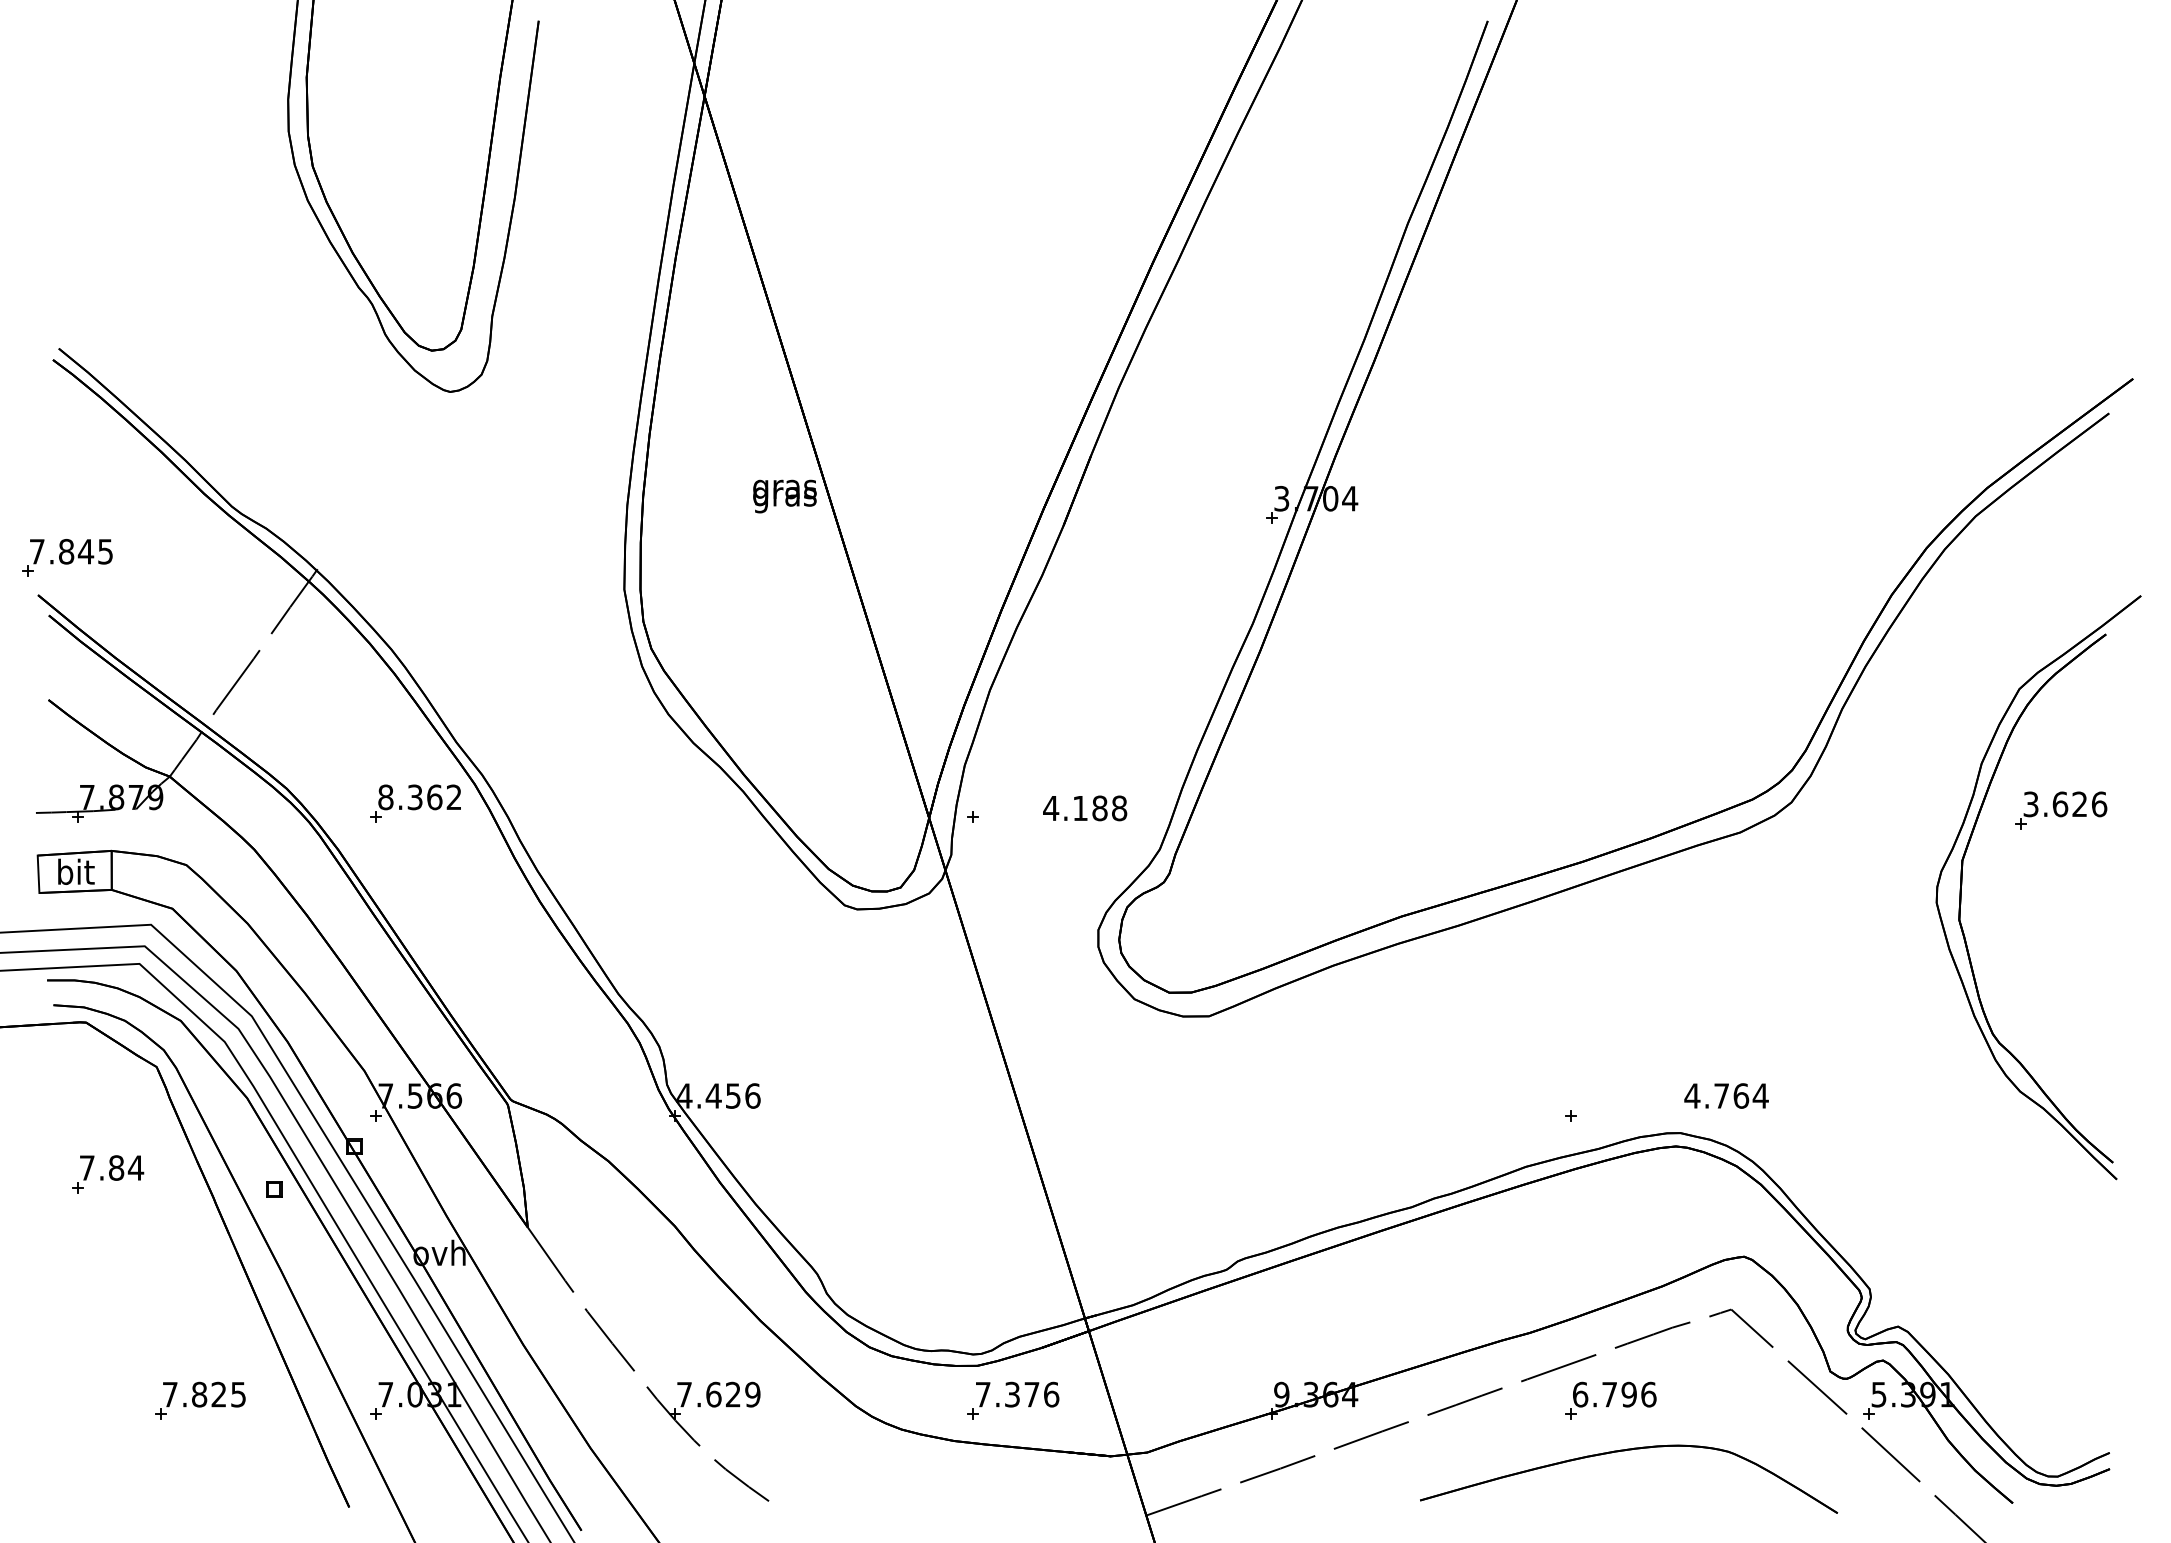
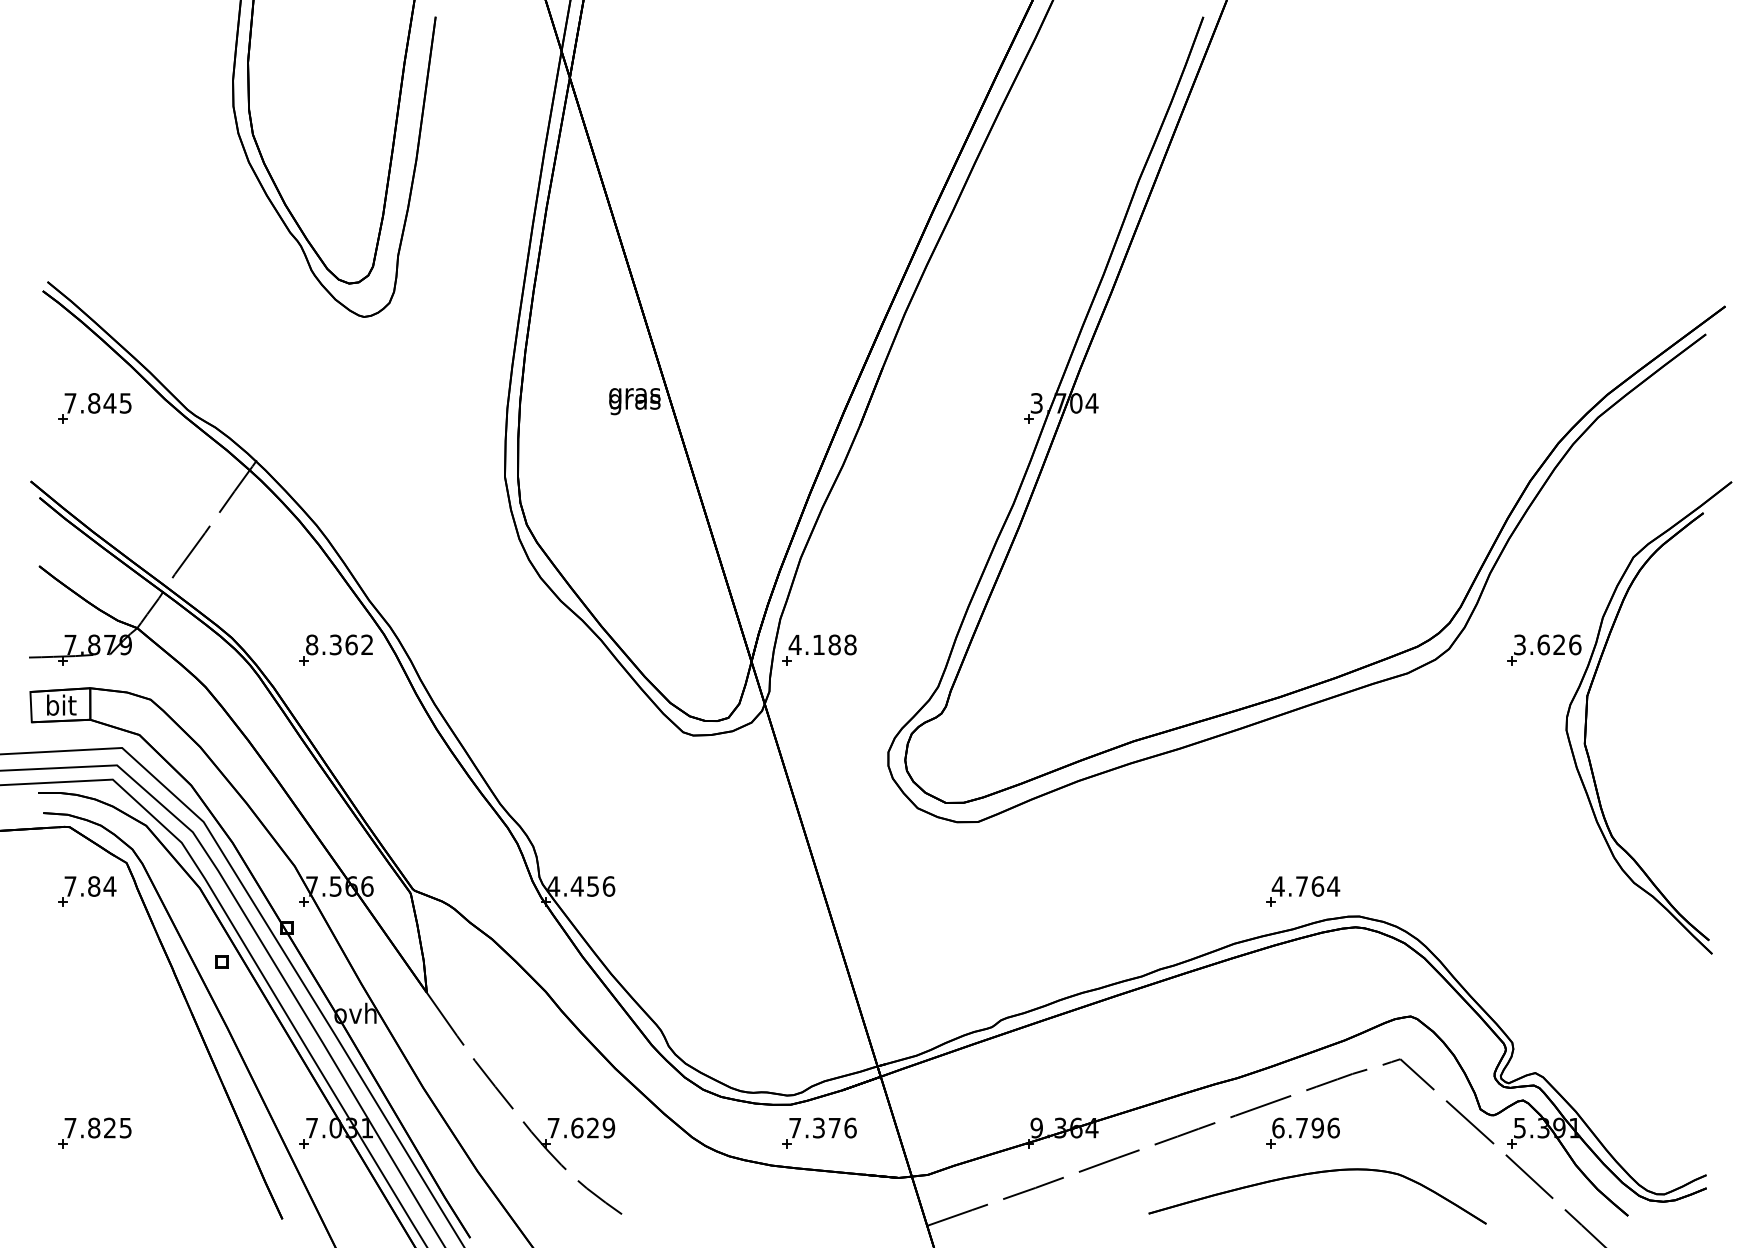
part: (67, 557) -> (94, 408), moved
text: (1085, 808) -> (822, 645), moved
part: (2061, 810) -> (1544, 649), moved
text: (1726, 1095) -> (1305, 886), moved
part: (108, 1174) -> (87, 891), moved
part: (200, 1400) -> (94, 1132), moved

